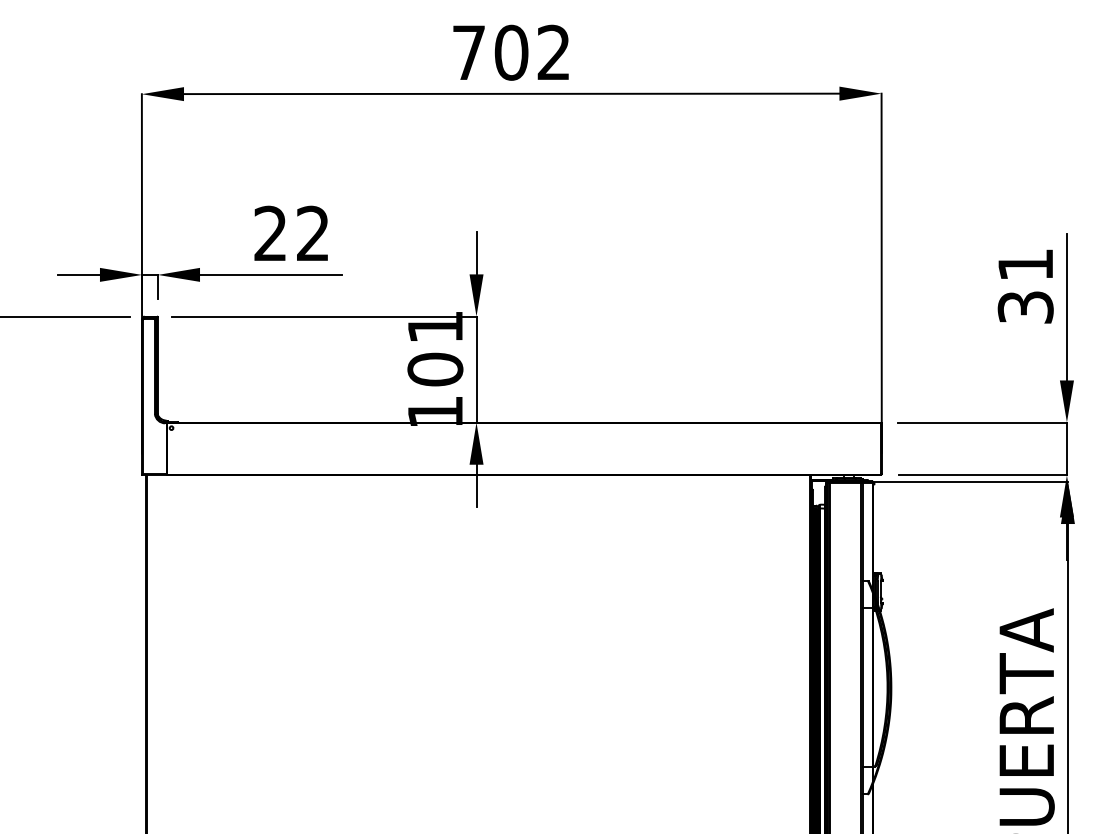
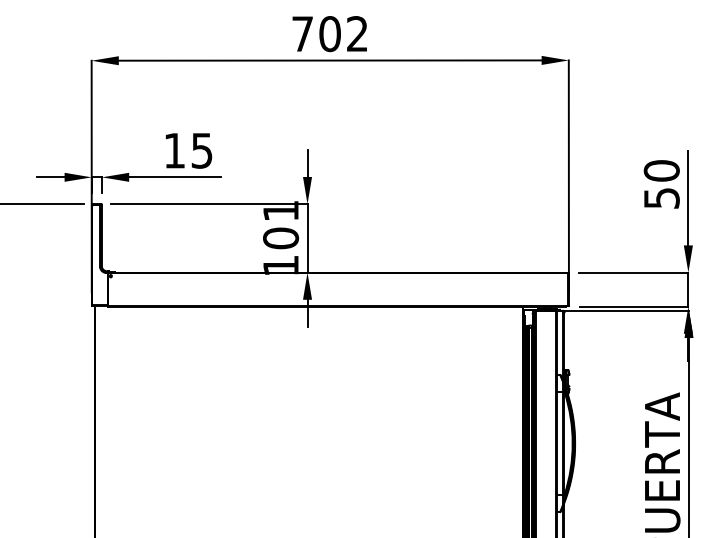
text: (292, 233) -> (188, 150), 22 -> 15
text: (1025, 286) -> (661, 184), 31 -> 50

